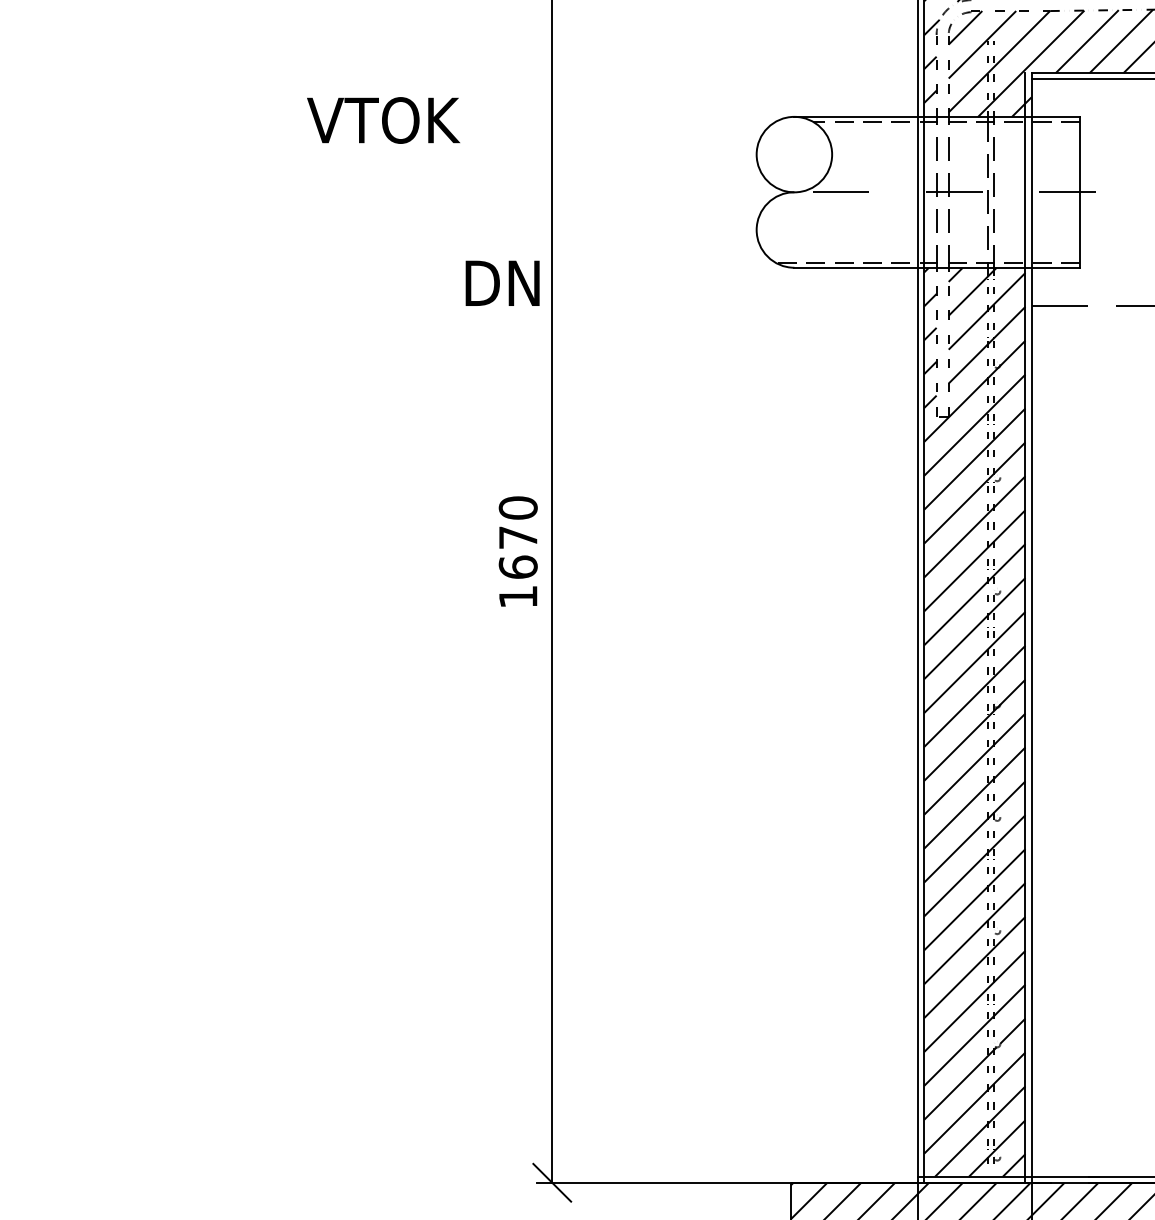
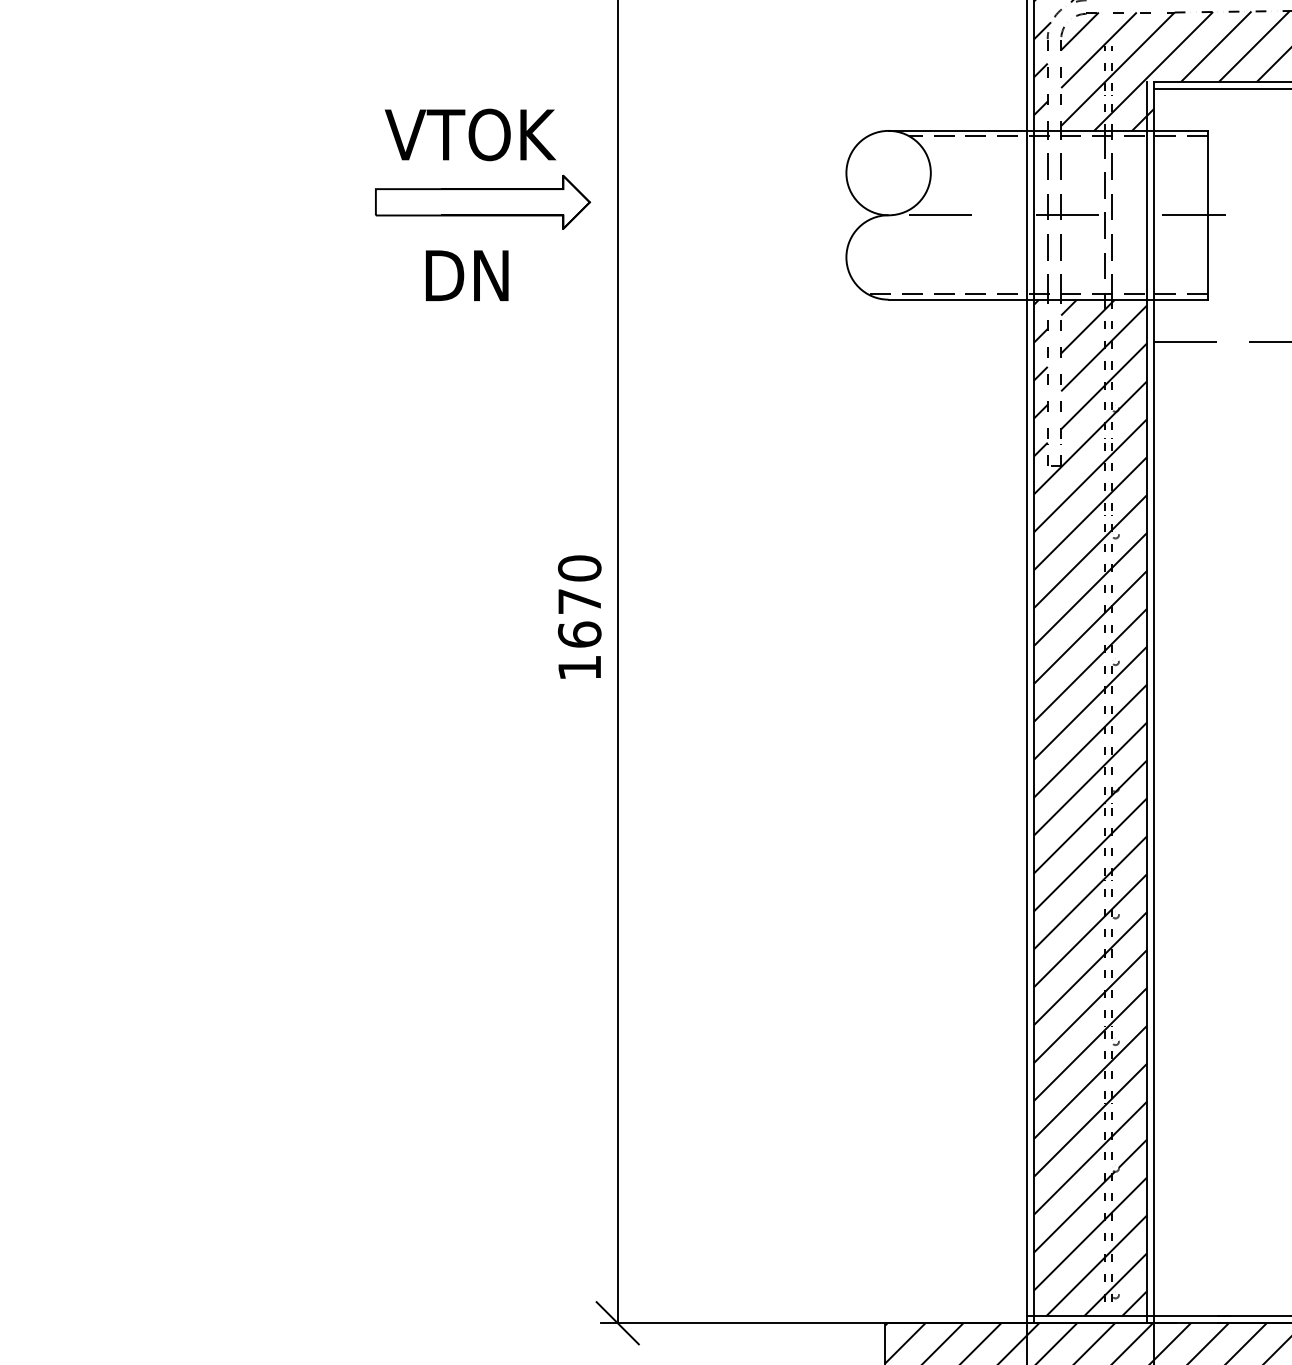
text: (383, 120) -> (470, 134), moved
part: (431, 180) -> (482, 202), added
text: (502, 282) -> (467, 274), moved

